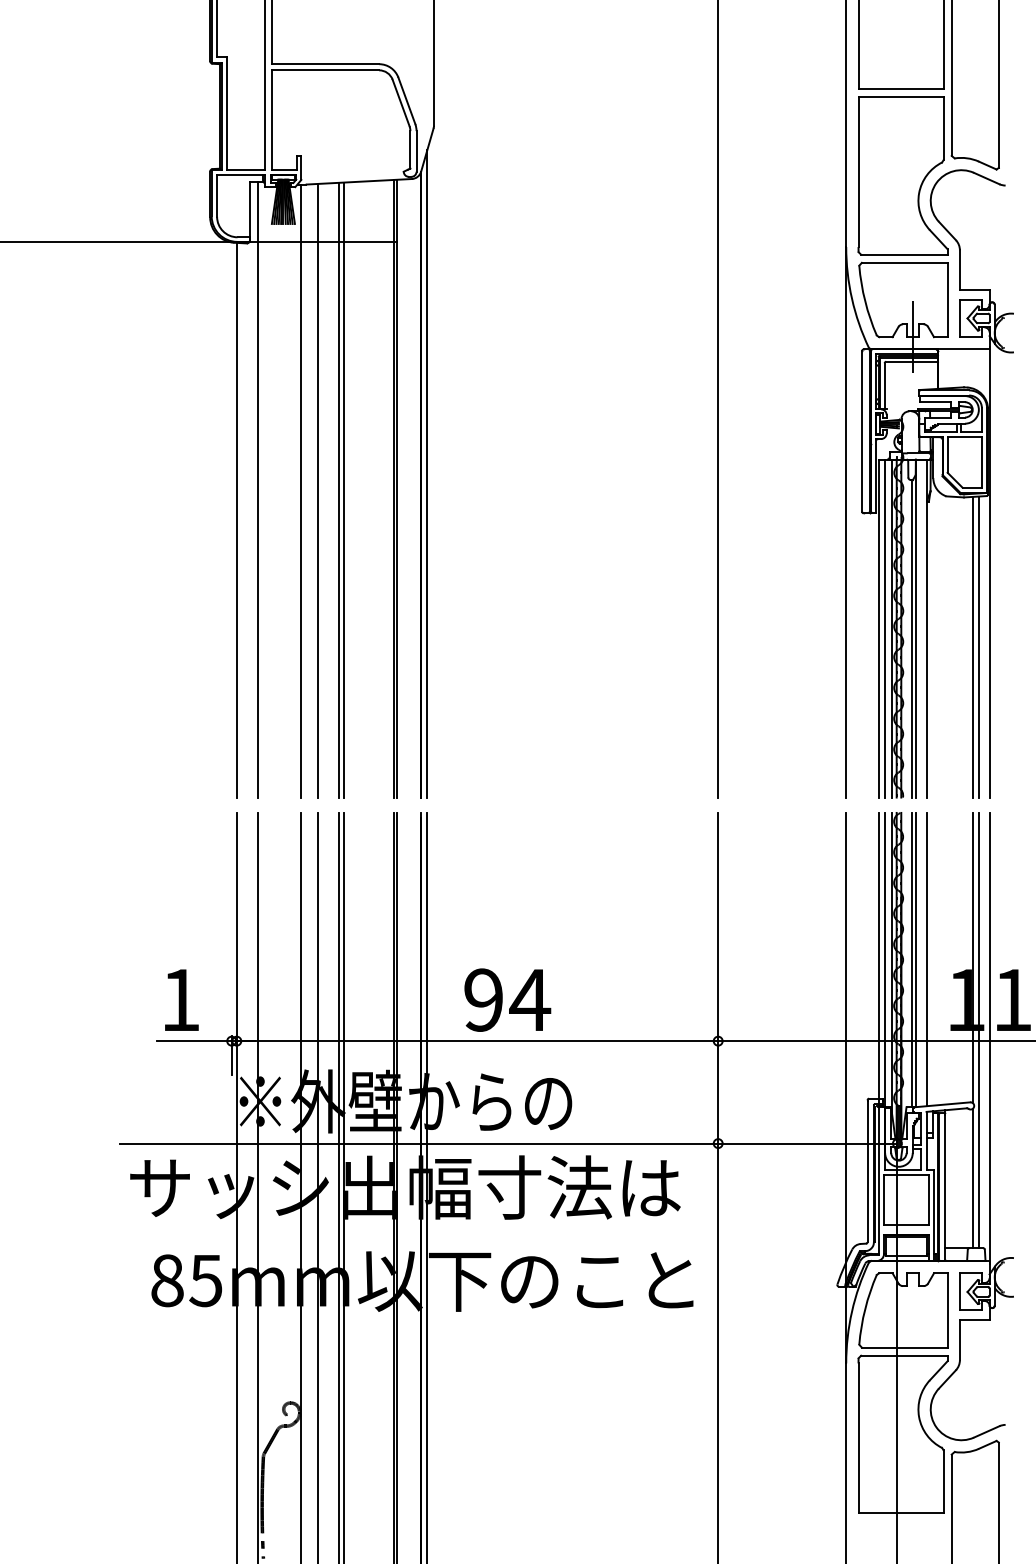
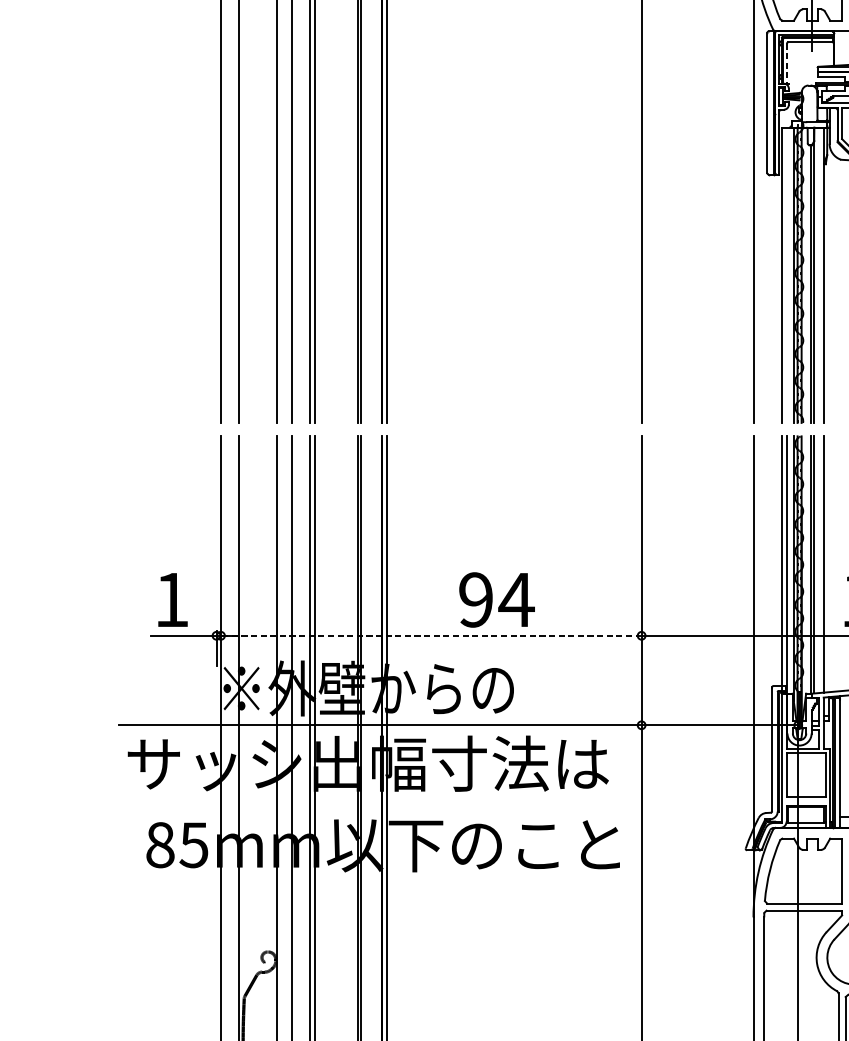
line: (884, 386) -> (786, 63), solid -> dashed
line: (884, 628) -> (786, 275), removed
text: (507, 999) -> (496, 599), moved
line: (477, 1041) -> (431, 636), solid -> dashed

